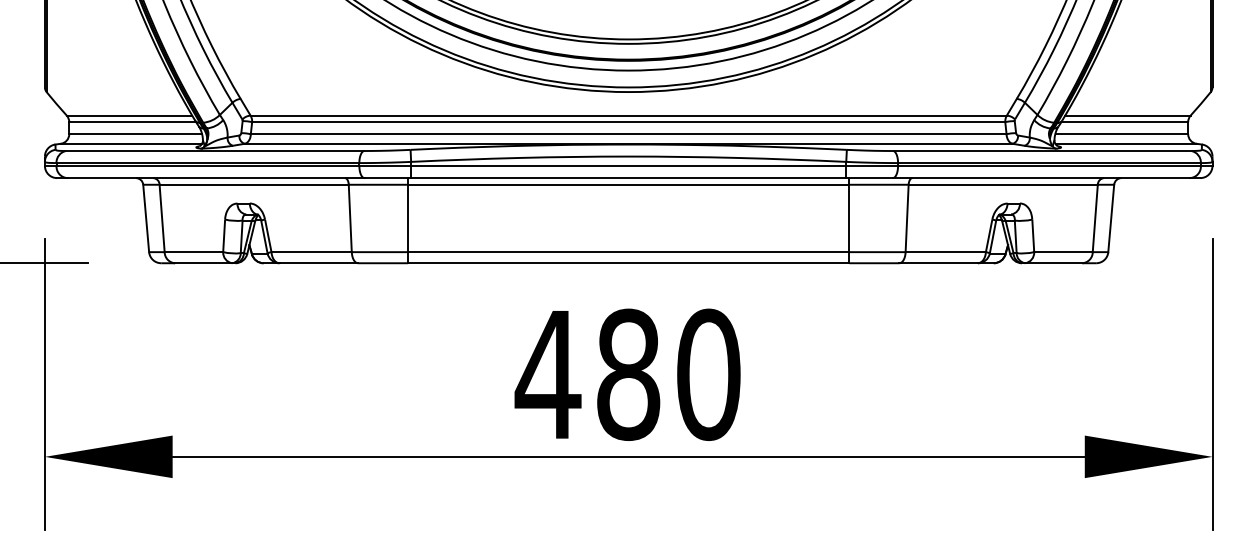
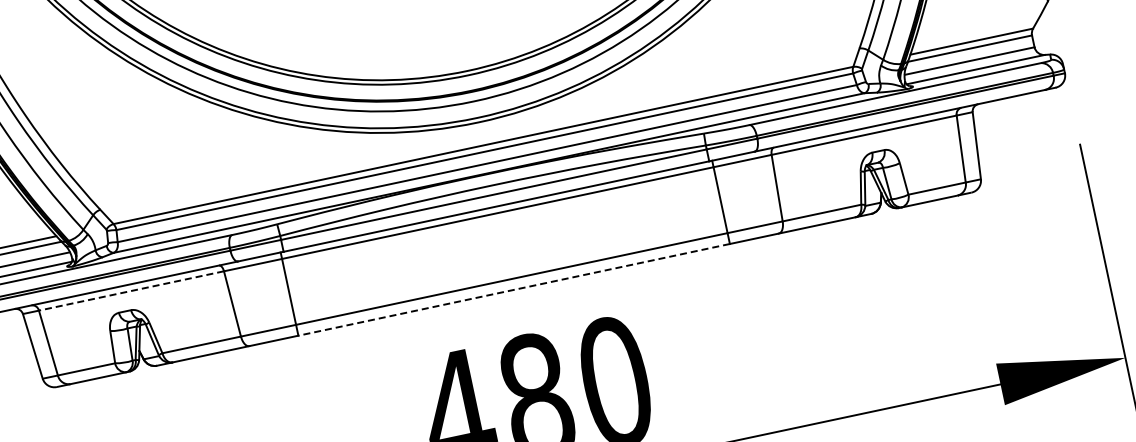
line: (254, 184) -> (131, 290), solid -> dashed
line: (628, 263) -> (513, 290), solid -> dashed

